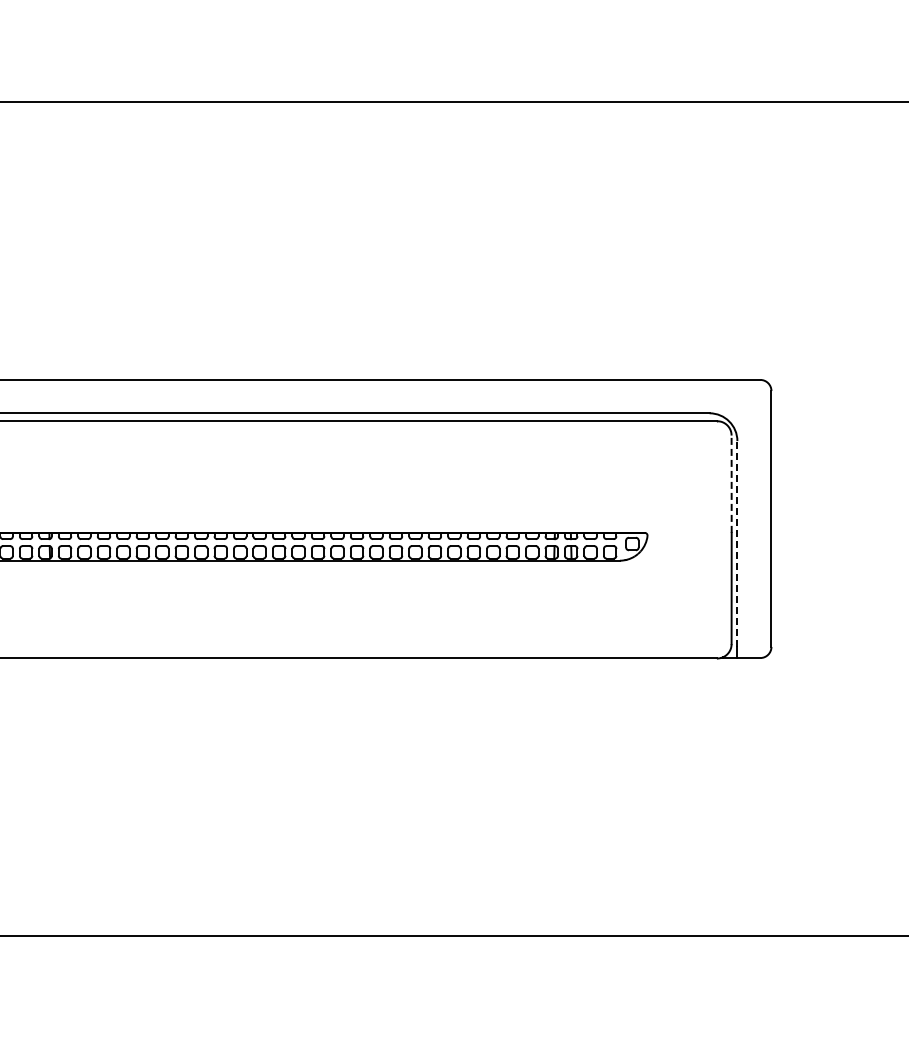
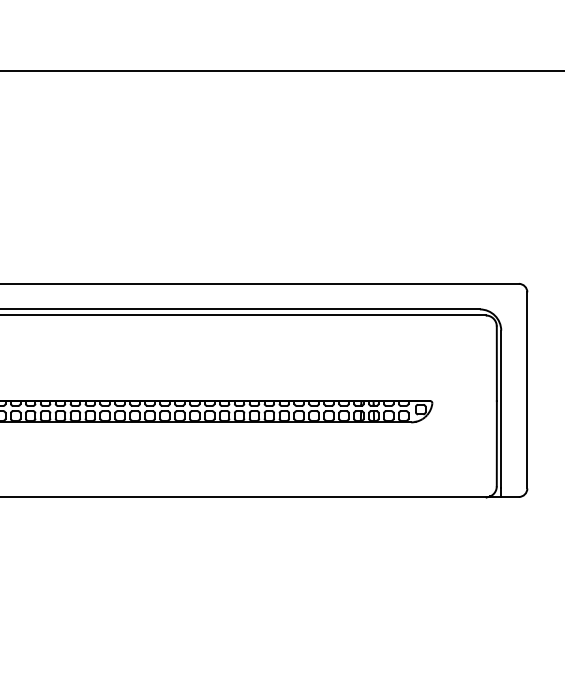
line: (731, 484) -> (496, 363), dashed -> solid
line: (737, 544) -> (501, 409), dashed -> solid

